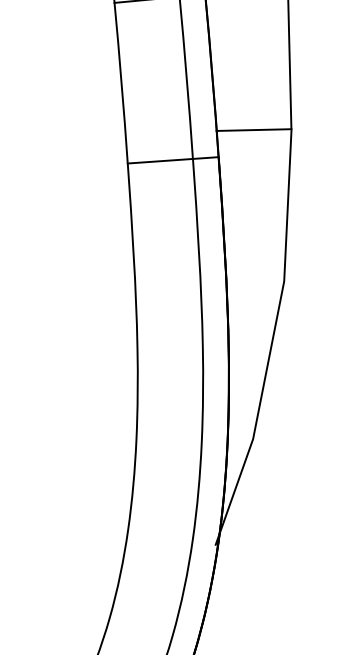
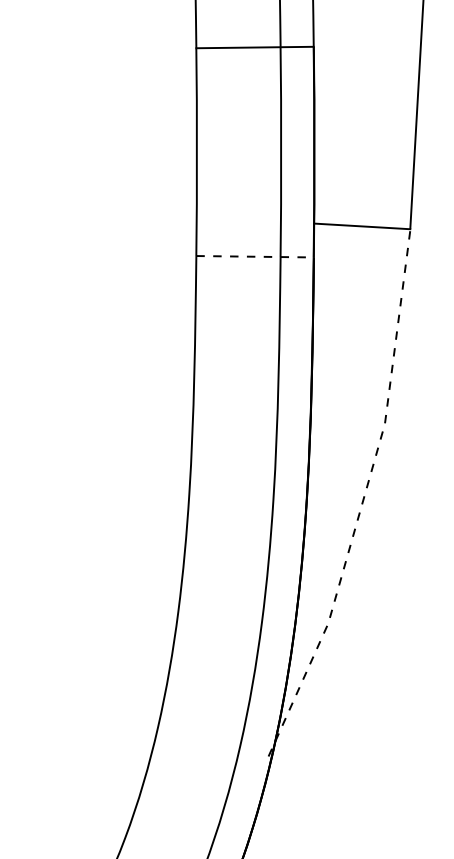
line: (173, 160) -> (255, 256), solid -> dashed
line: (272, 340) -> (363, 498), solid -> dashed

